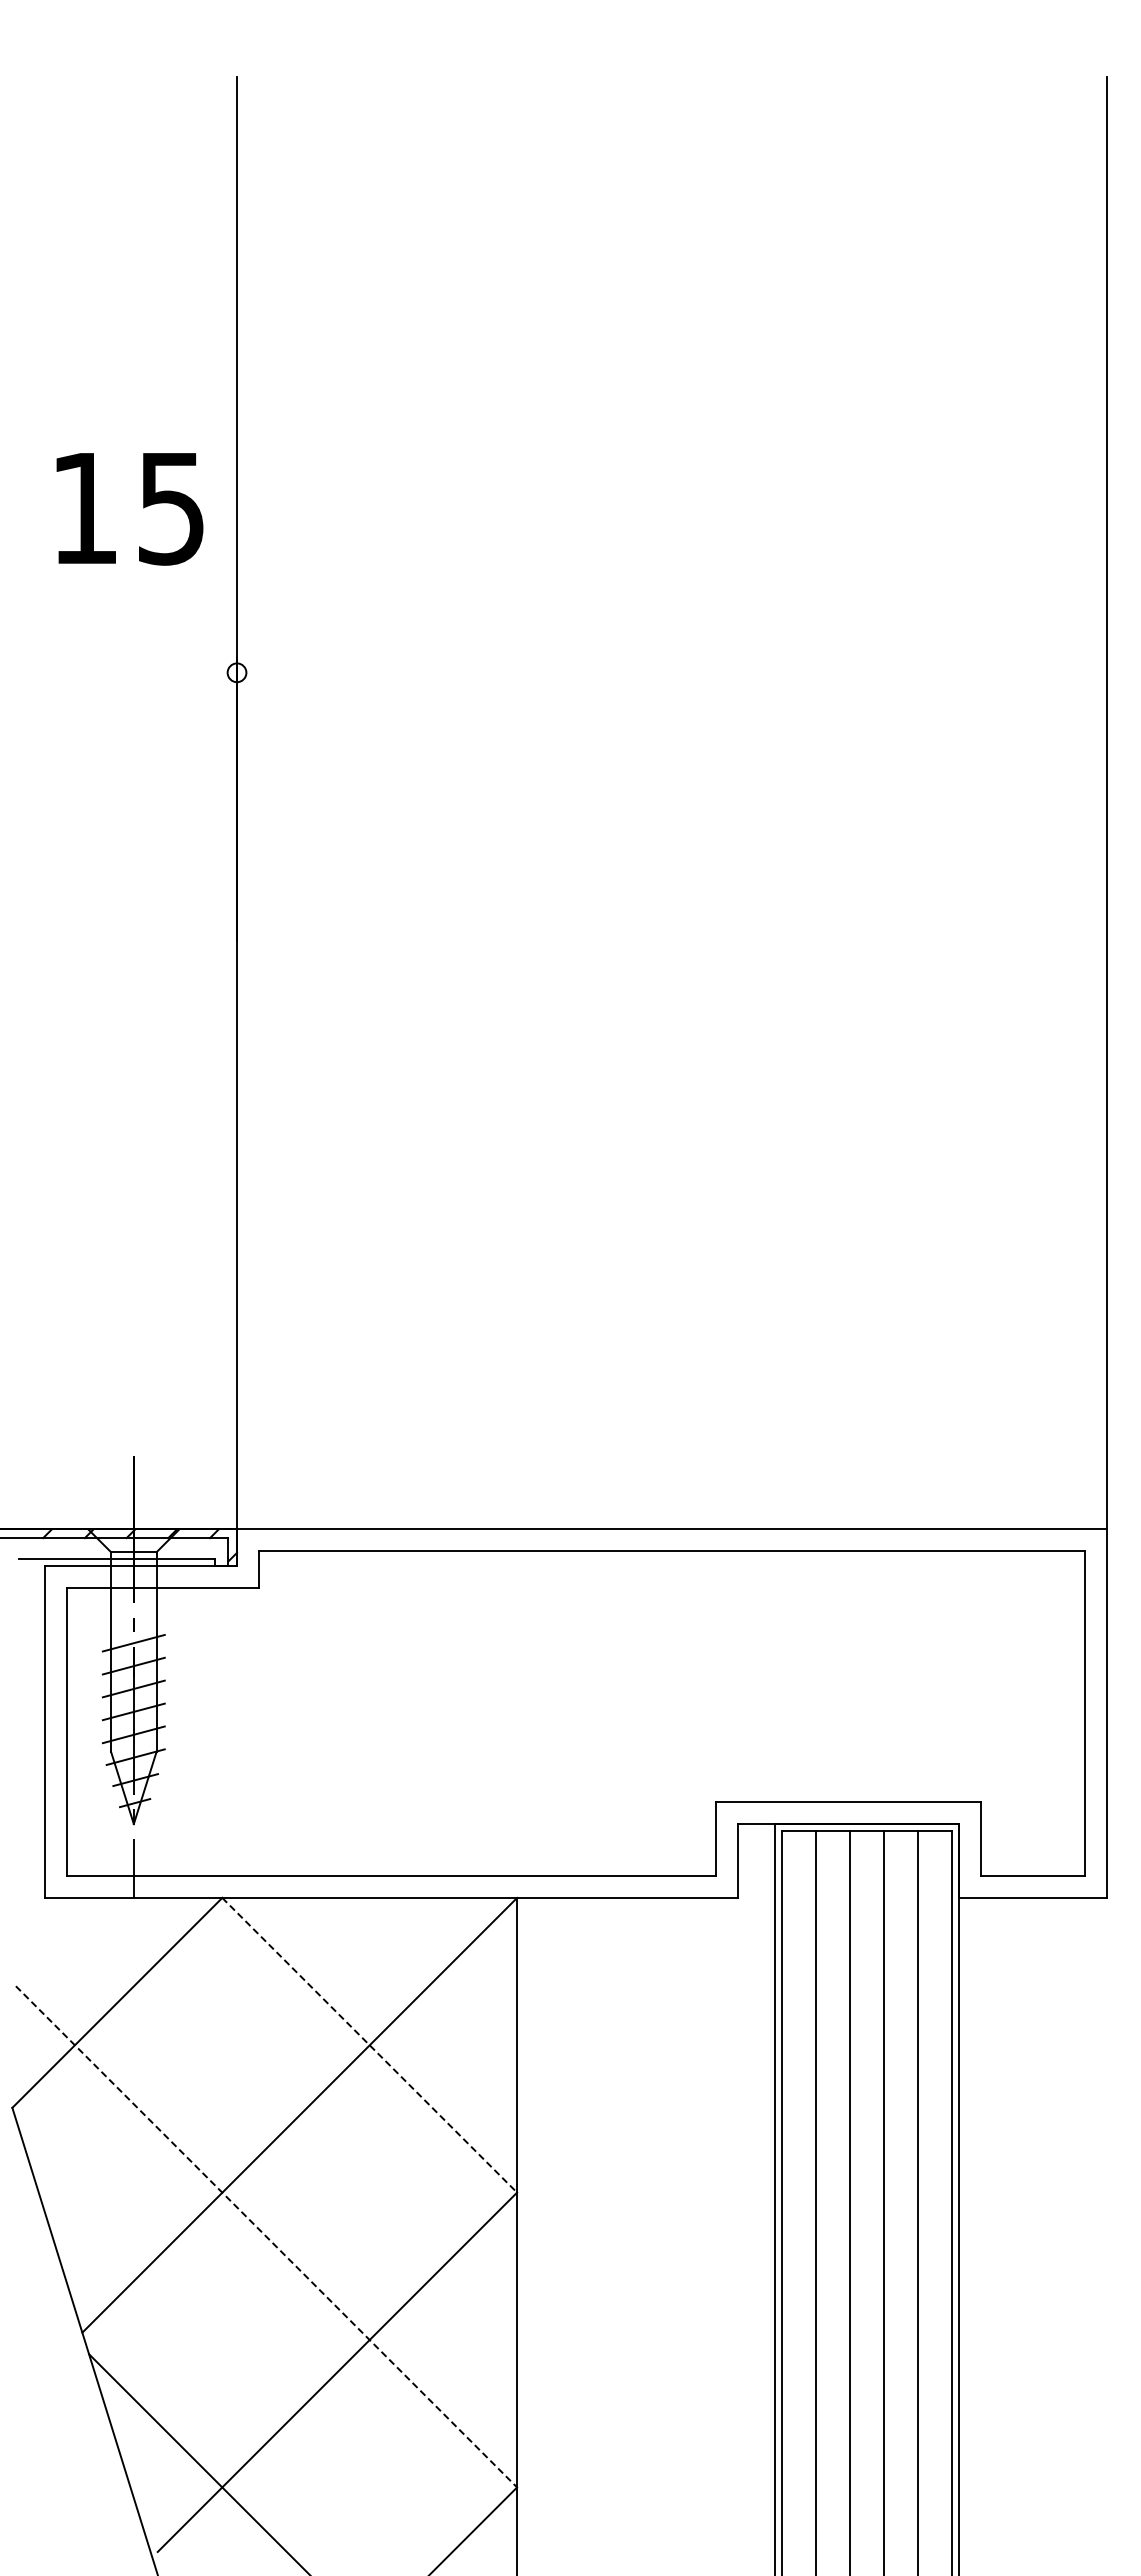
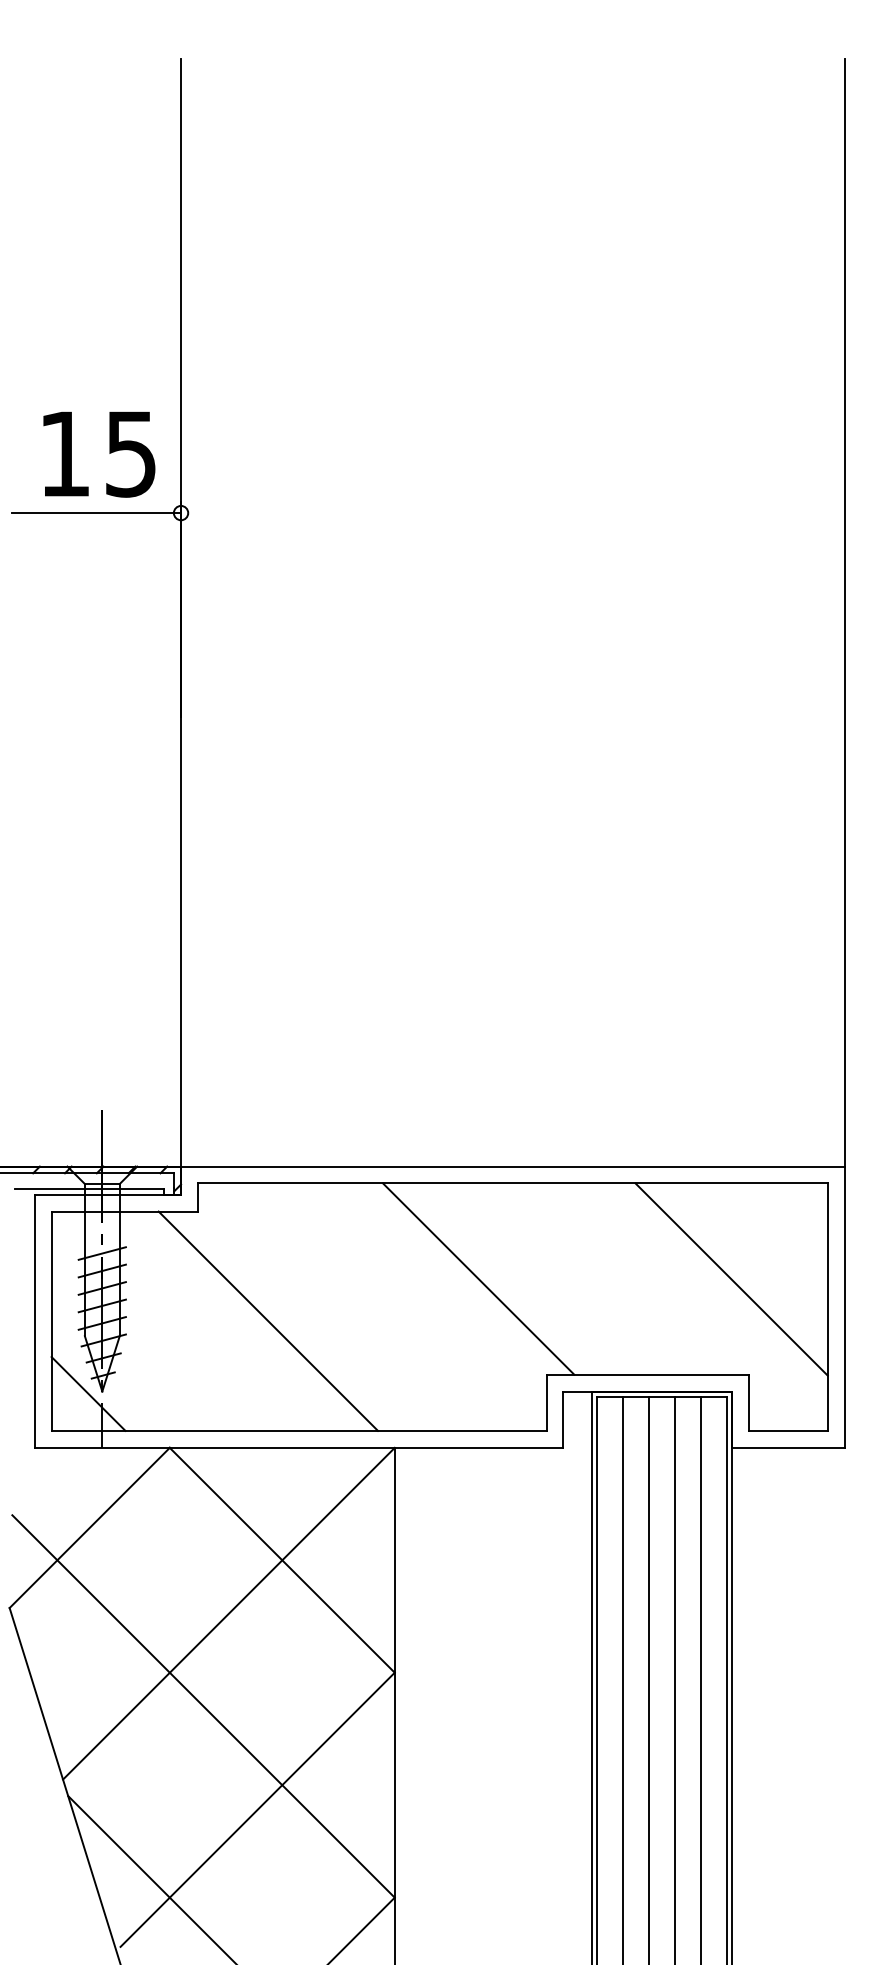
text: (129, 509) -> (99, 454), moved
line: (126, 672) -> (96, 512), added
line: (626, 1676) -> (478, 1278), added
line: (958, 1677) -> (731, 1279), added
line: (351, 1731) -> (268, 1320), added
line: (115, 1826) -> (88, 1393), added
line: (369, 2045) -> (282, 1560), dashed -> solid
line: (266, 2237) -> (203, 1706), dashed -> solid

